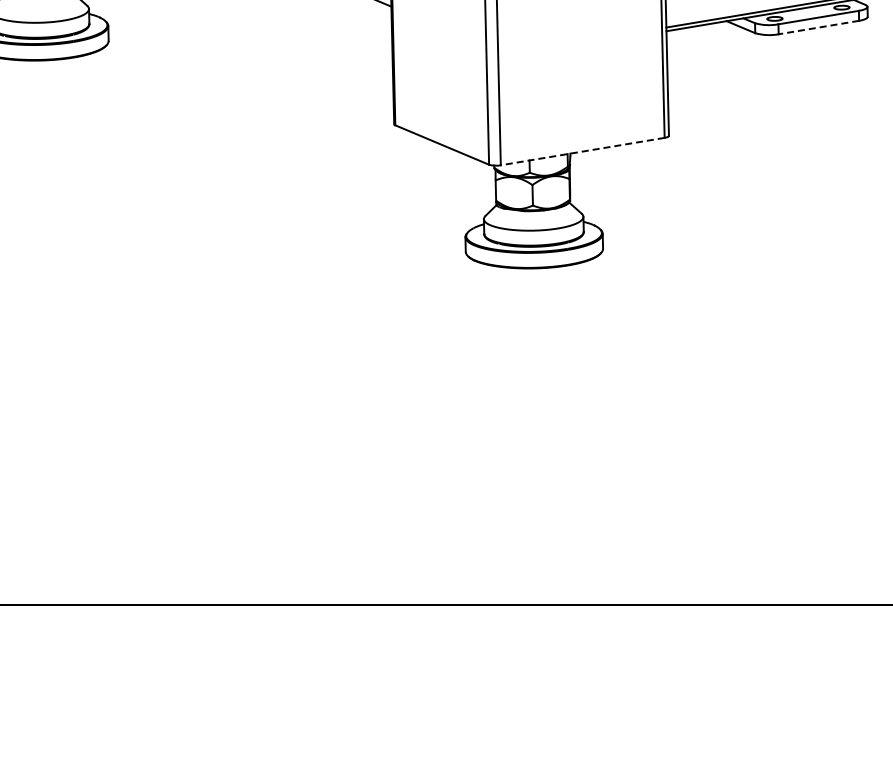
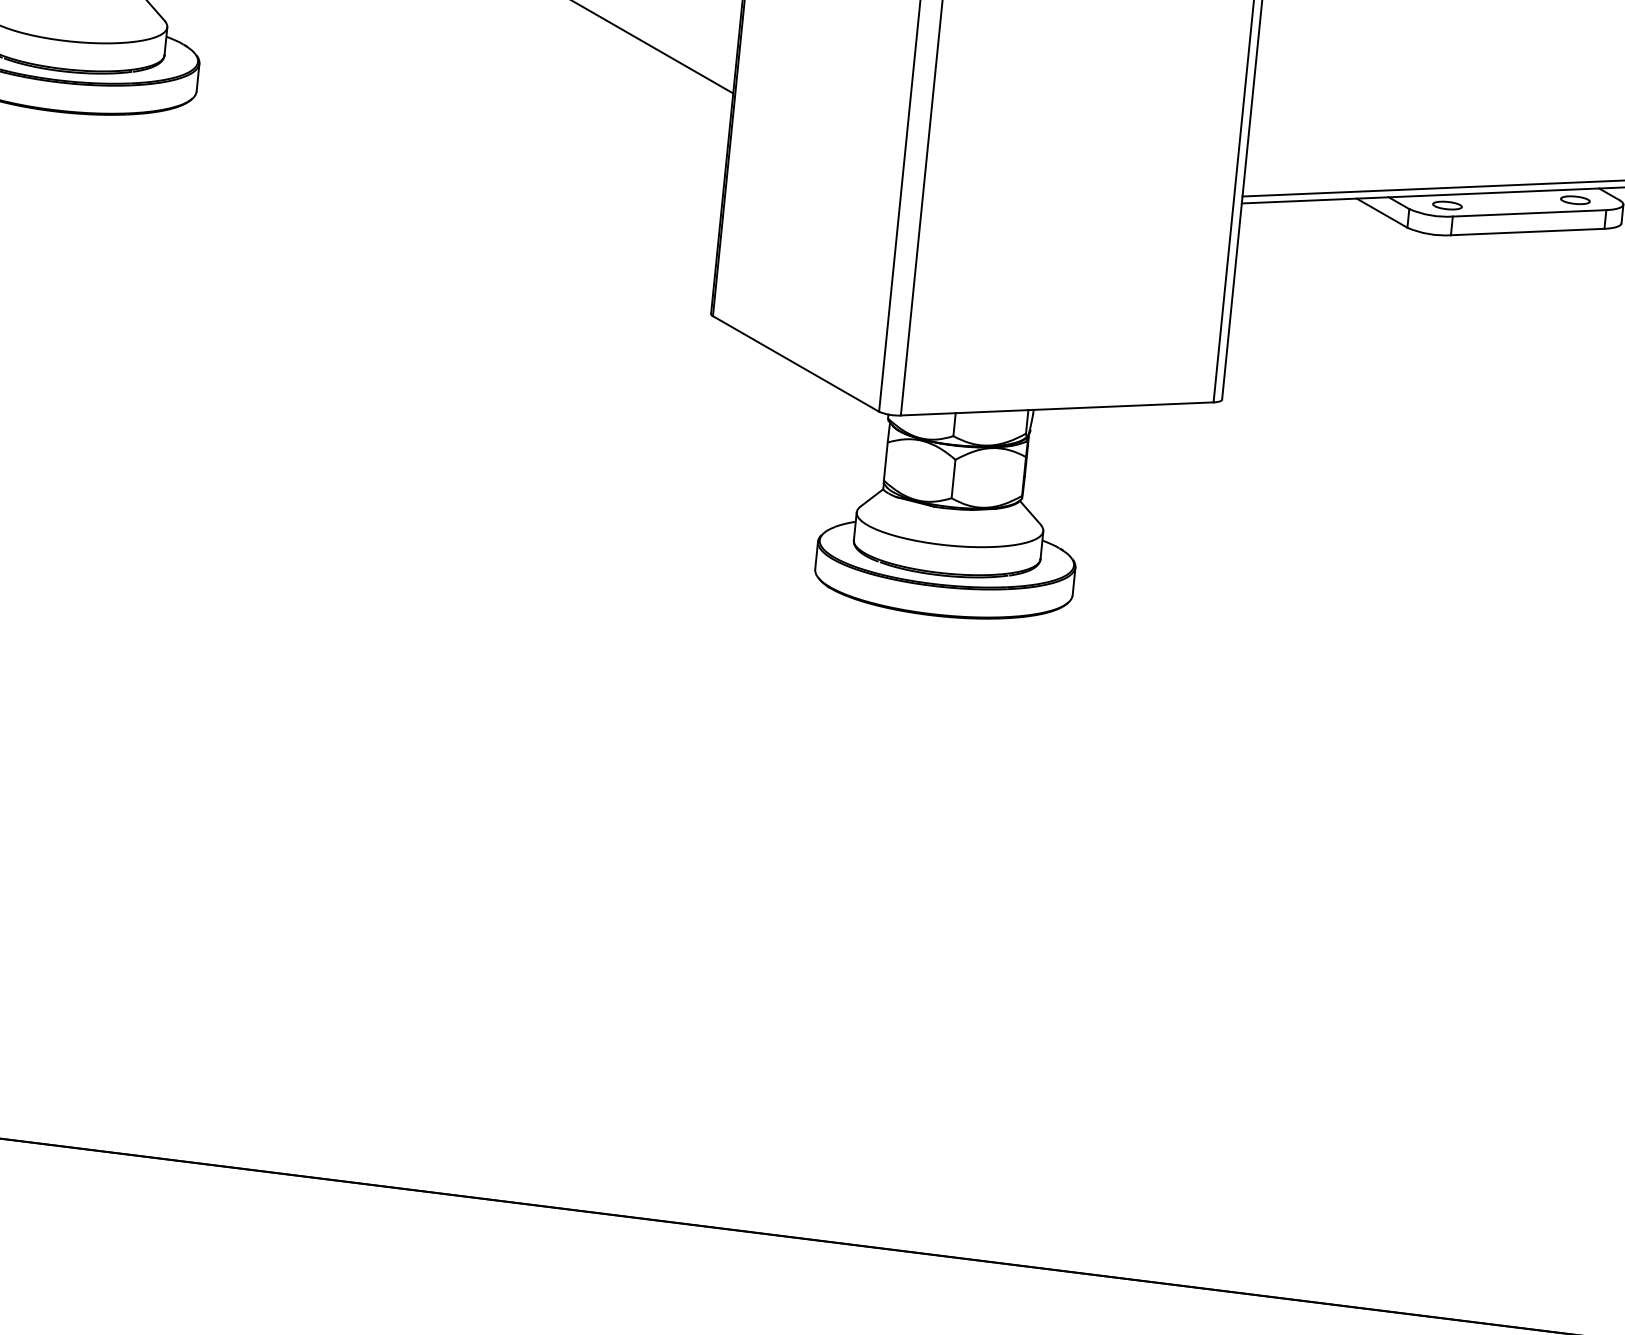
line: (818, 27) -> (1526, 231), dashed -> solid
line: (582, 151) -> (1056, 408), dashed -> solid

